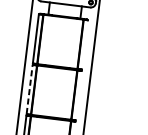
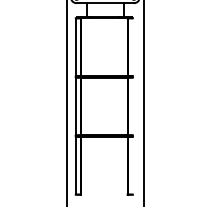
line: (29, 88) -> (75, 105), dashed -> solid

